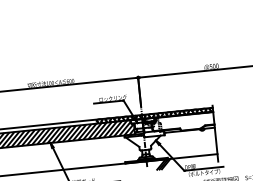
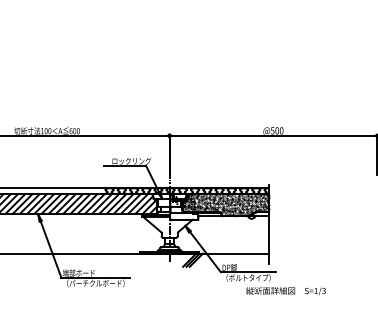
hatch: (182, 122) -> (225, 204), added

